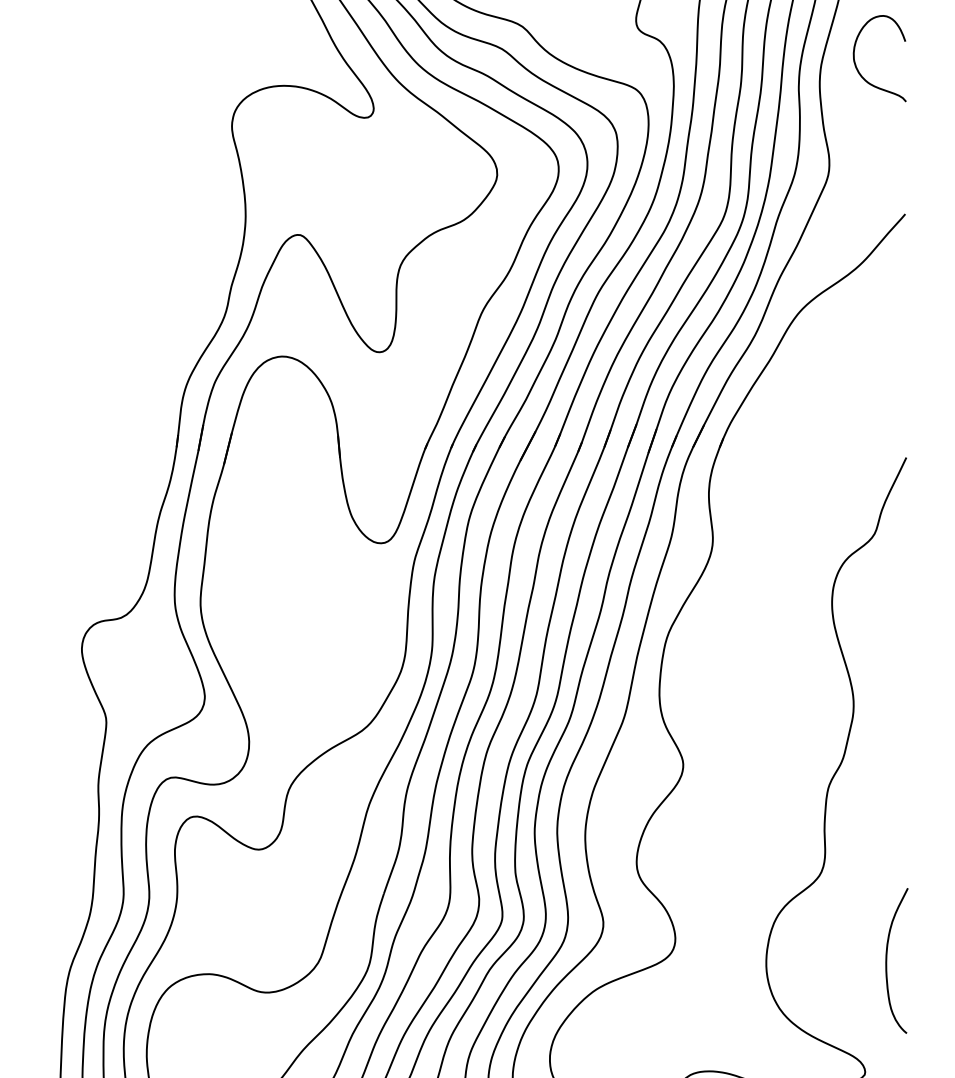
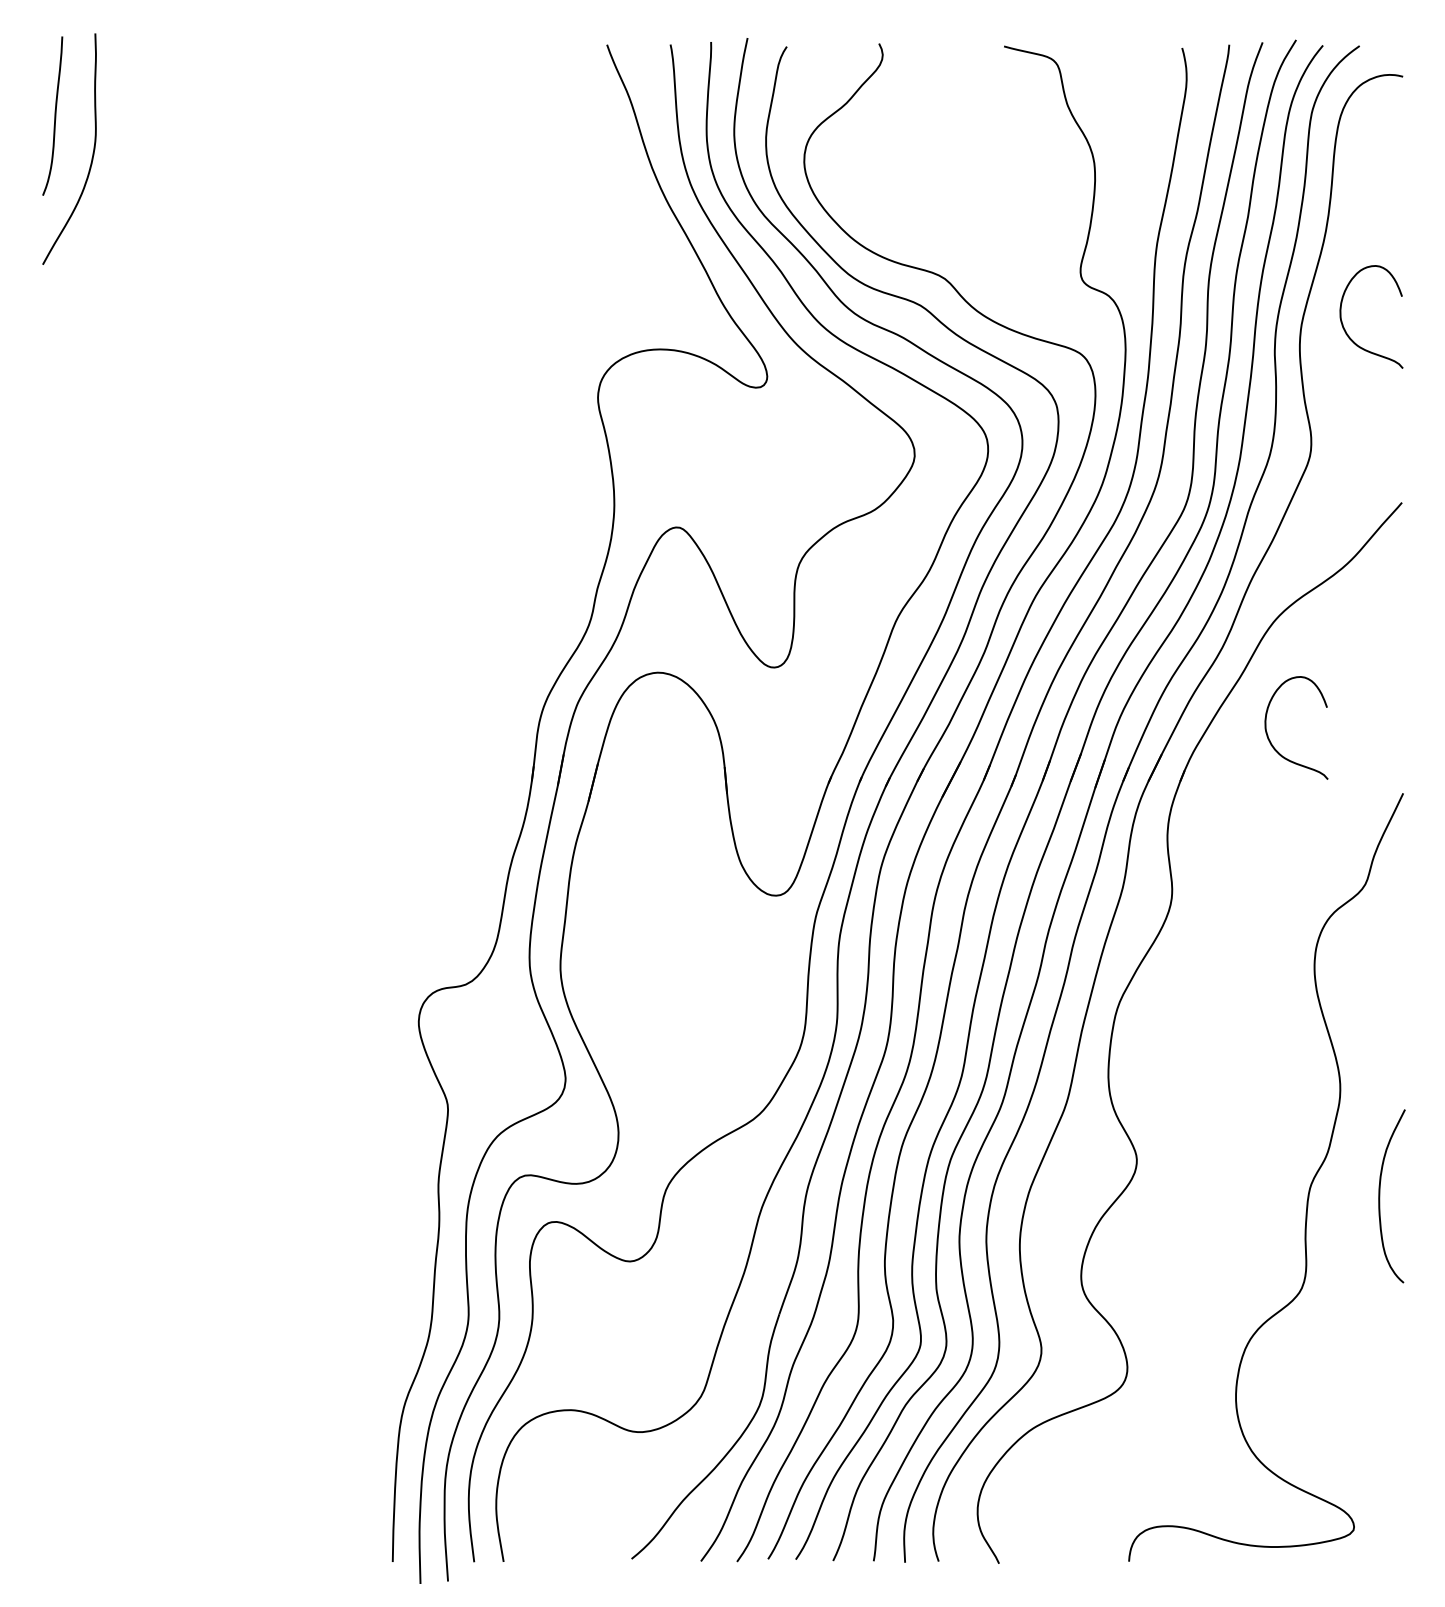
curve: (795, 413) -> (1270, 740), added
curve: (887, 961) -> (1380, 1196), moved

